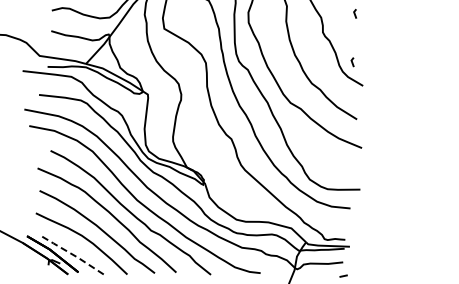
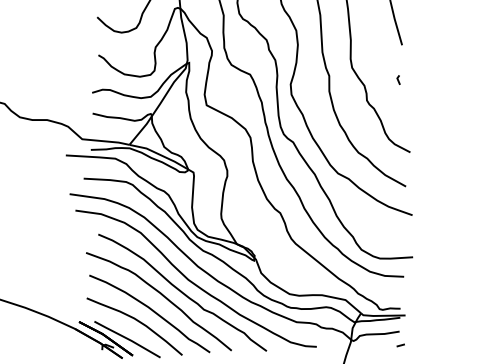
line: (352, 61) -> (398, 128), removed
line: (74, 256) -> (128, 339), dashed -> solid

